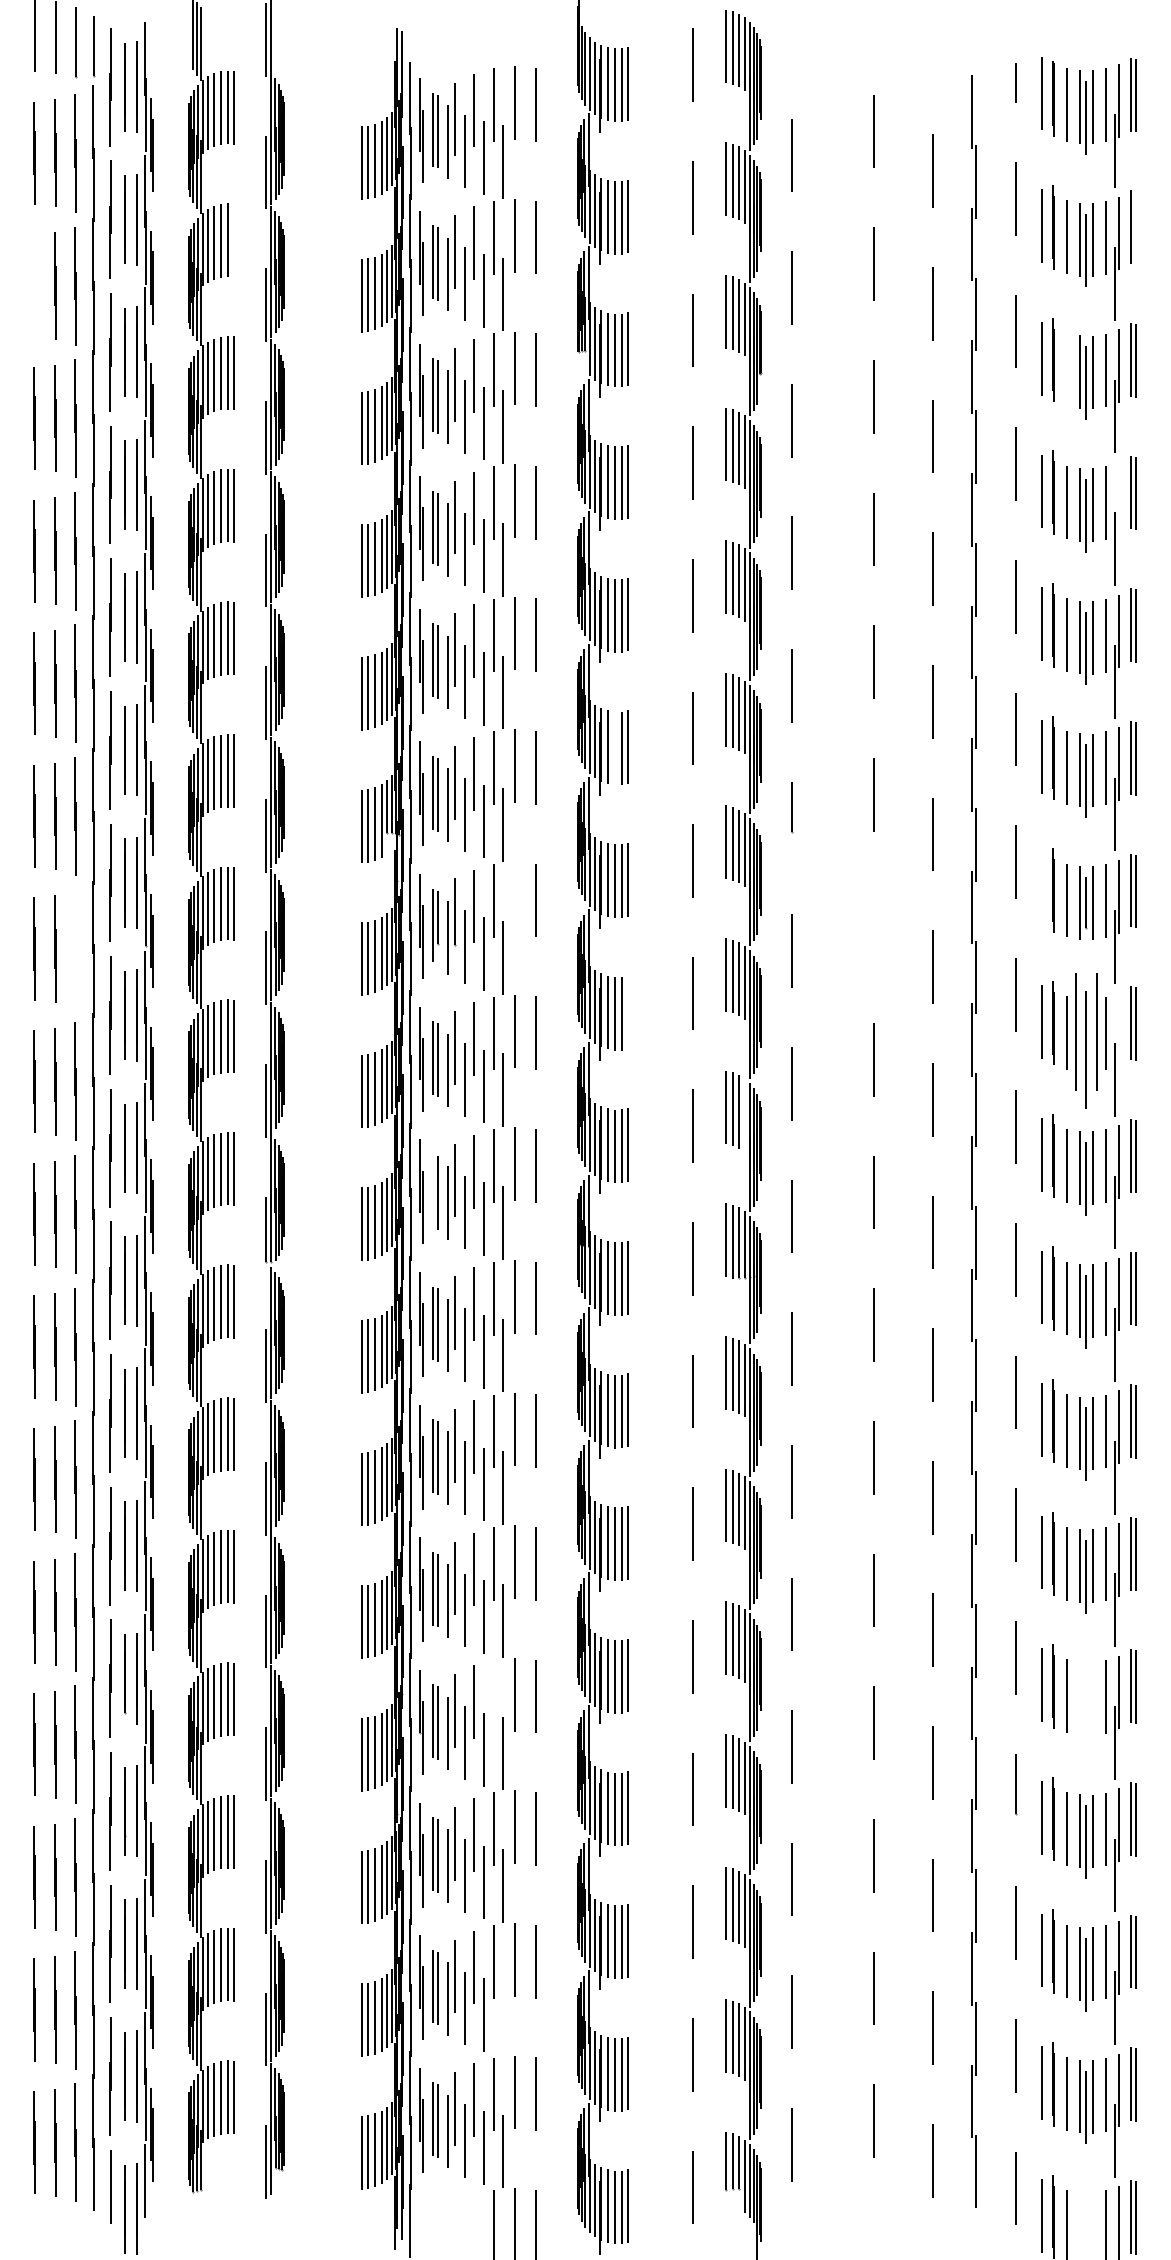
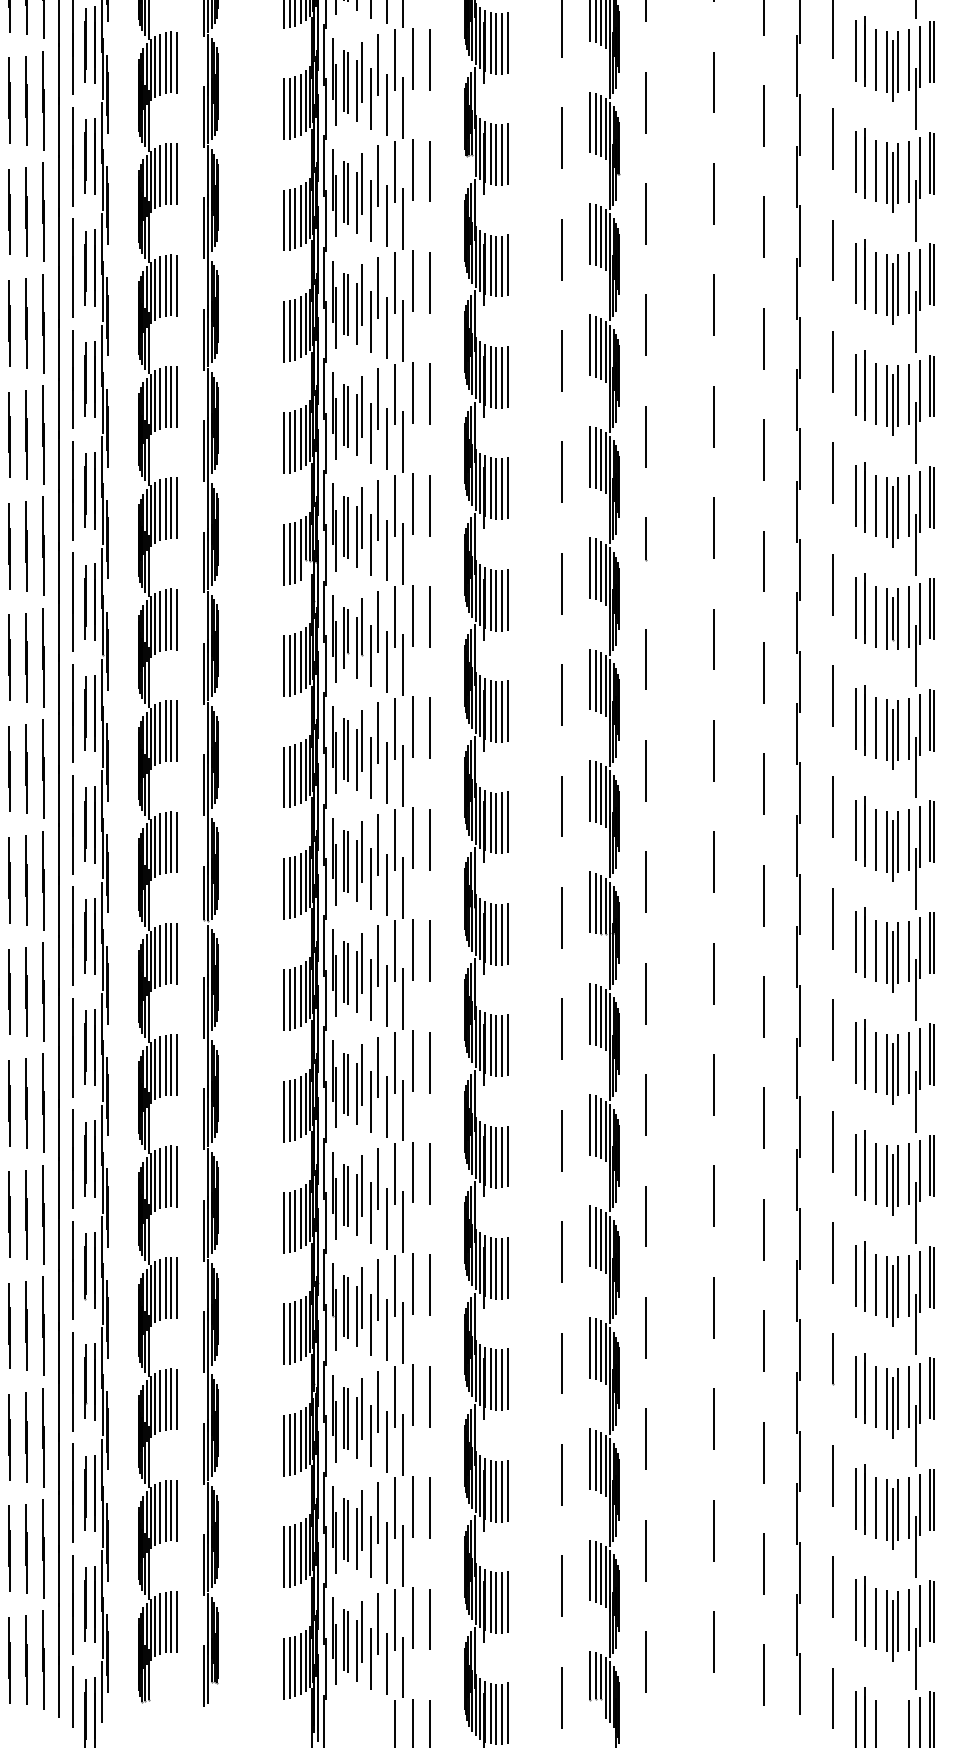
line: (1135, 228) -> (933, 52), added
line: (234, 240) -> (177, 62), added
line: (34, 285) -> (9, 100), added
line: (1066, 369) -> (875, 171), added
line: (1118, 498) -> (919, 279), added
line: (614, 748) -> (496, 489), added
line: (1042, 889) -> (855, 607), added
line: (514, 898) -> (412, 615), added
line: (874, 927) -> (714, 639), added
line: (75, 949) -> (43, 658), added
line: (628, 1012) -> (508, 711), added
line: (1118, 1029) -> (919, 725), added
part: (1086, 1040) -> (892, 734), size x0.62
line: (744, 1115) -> (605, 797), added
line: (433, 1190) -> (344, 860), added
line: (494, 1696) -> (395, 1285), added
part: (1086, 1703) -> (892, 1291), added
line: (503, 2018) -> (403, 1555), added

